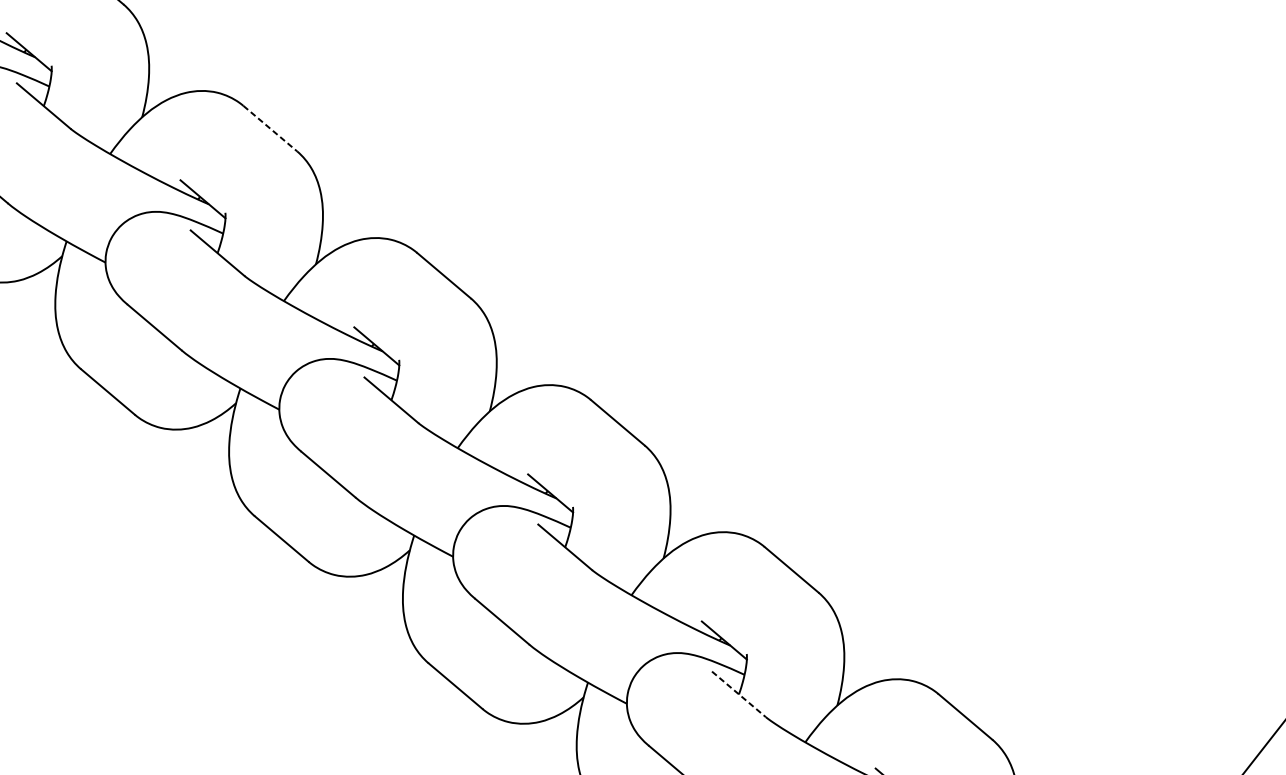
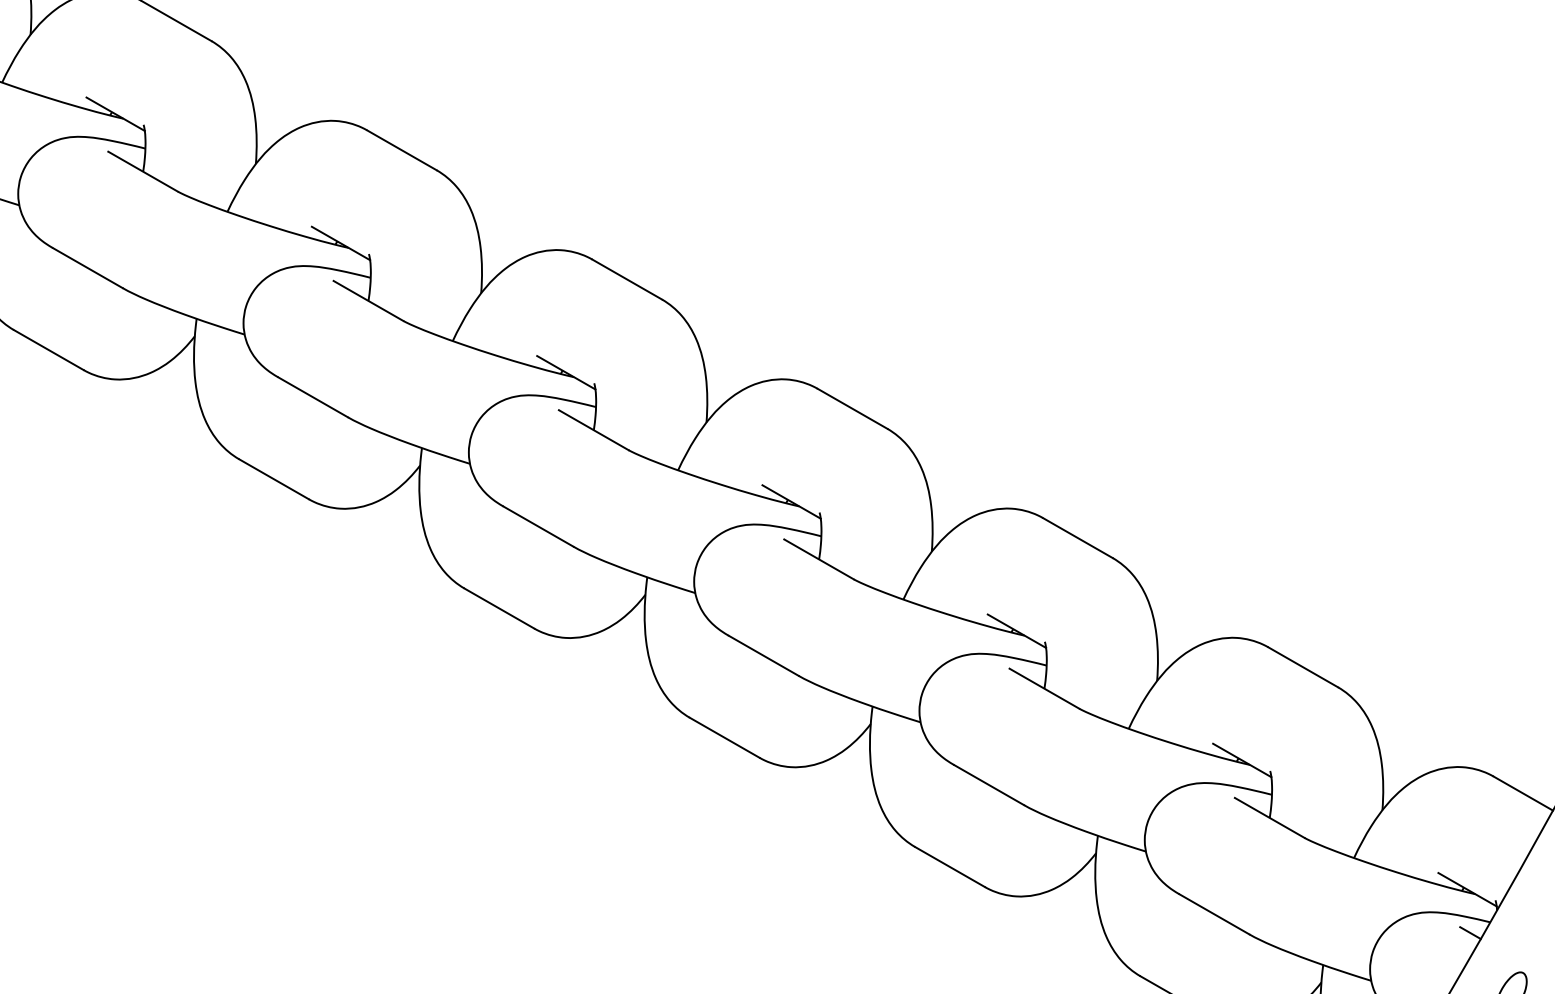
line: (270, 128) -> (402, 150), dashed -> solid
line: (739, 694) -> (1044, 688), dashed -> solid

